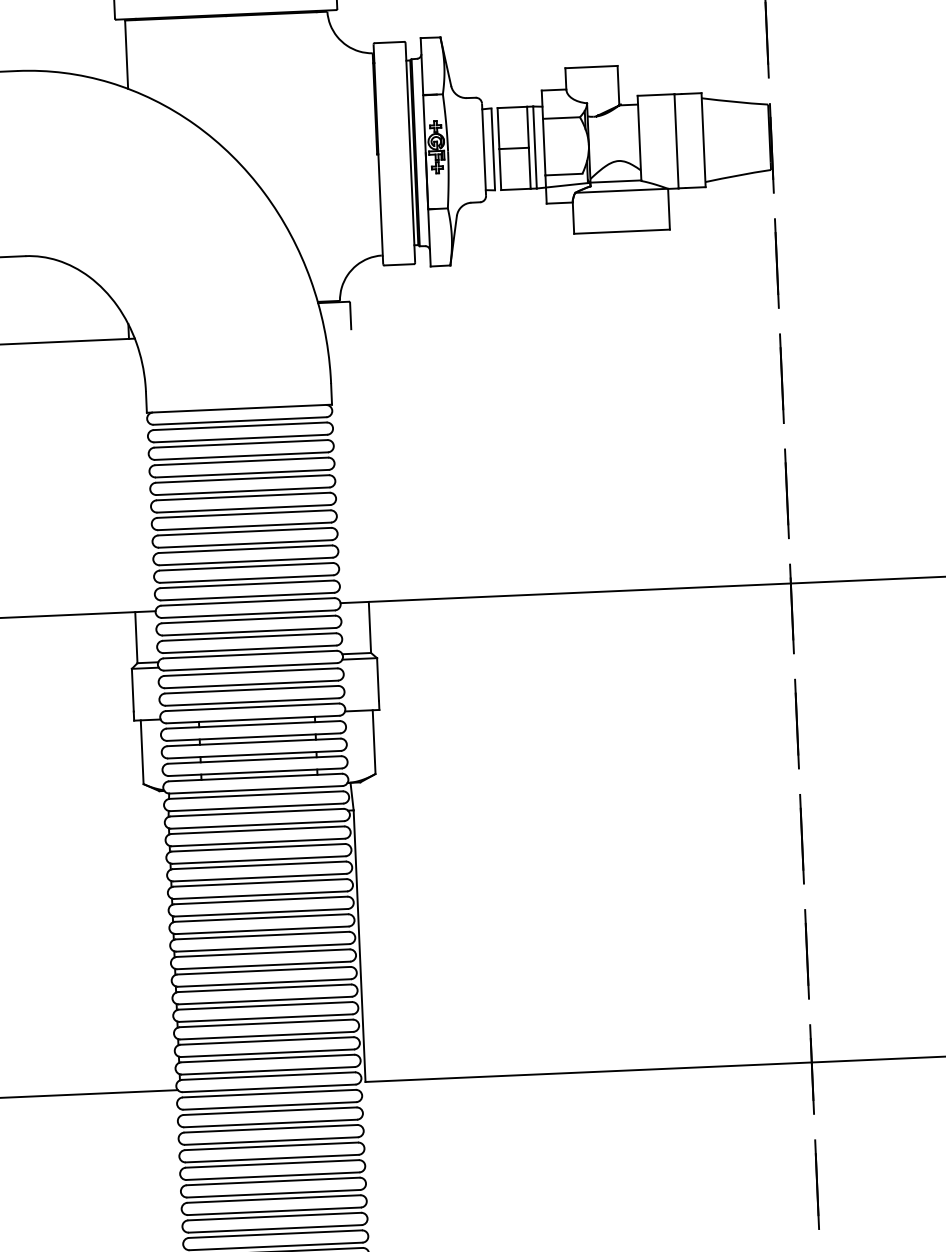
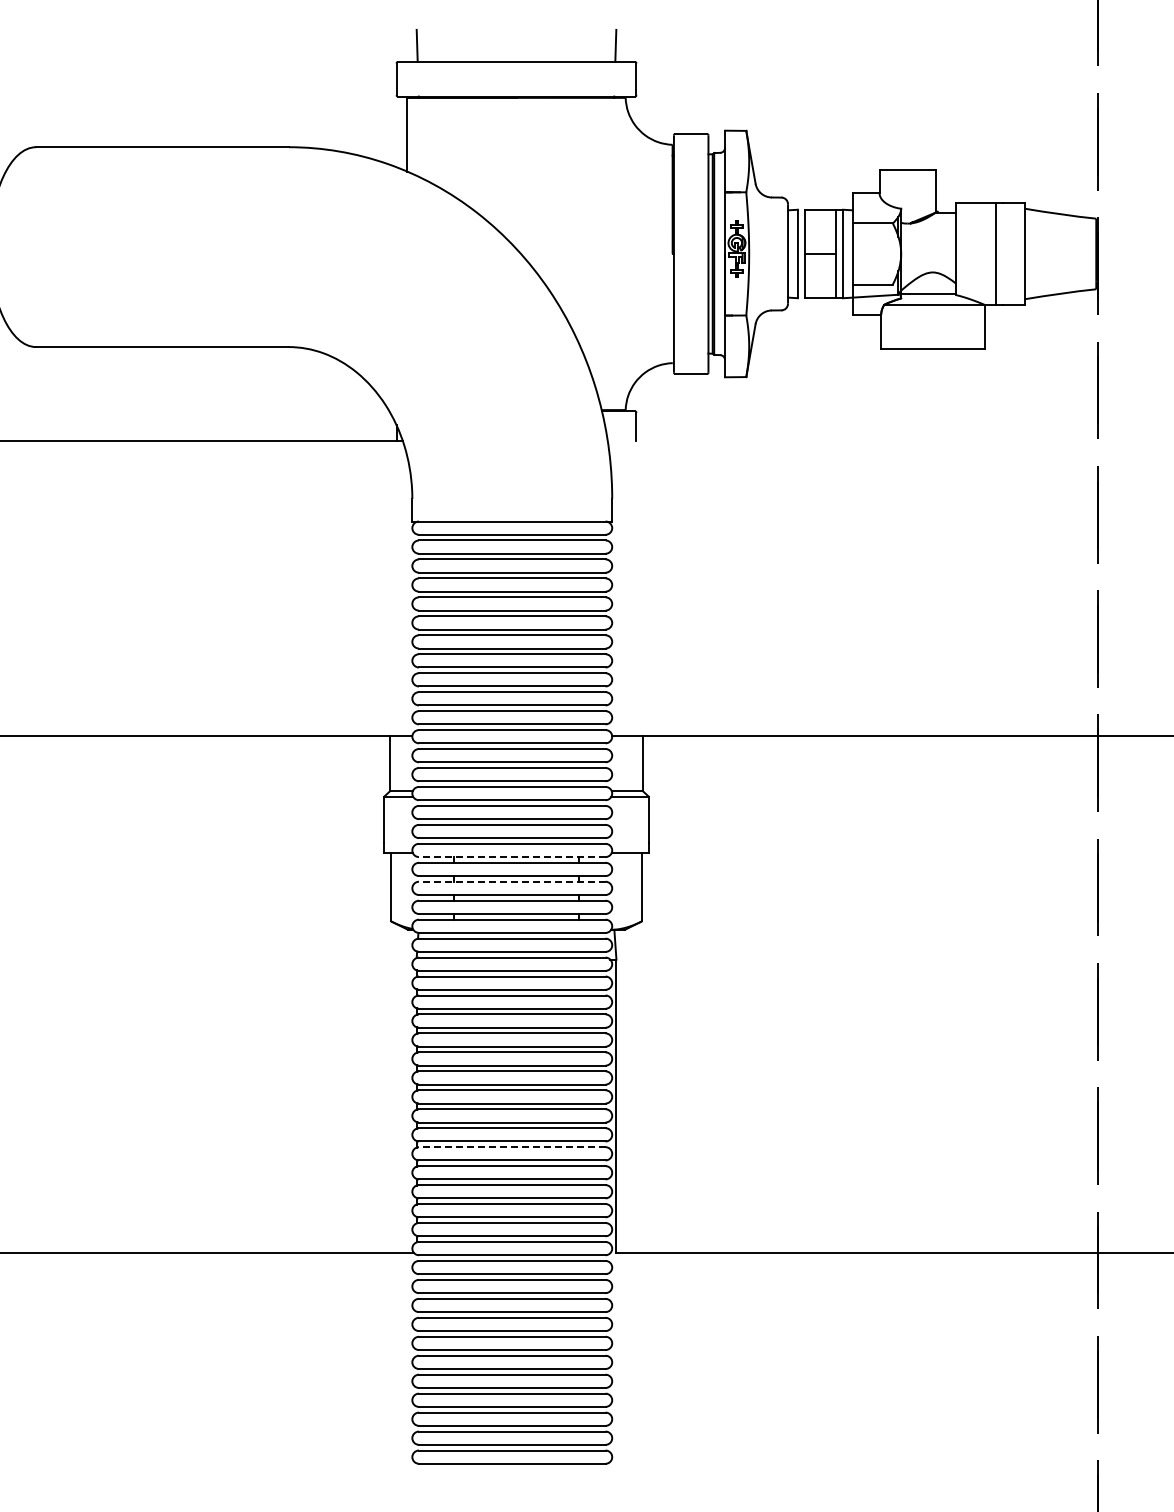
line: (252, 719) -> (511, 857), solid -> dashed
line: (253, 742) -> (511, 881), solid -> dashed
line: (264, 988) -> (511, 1147), solid -> dashed

